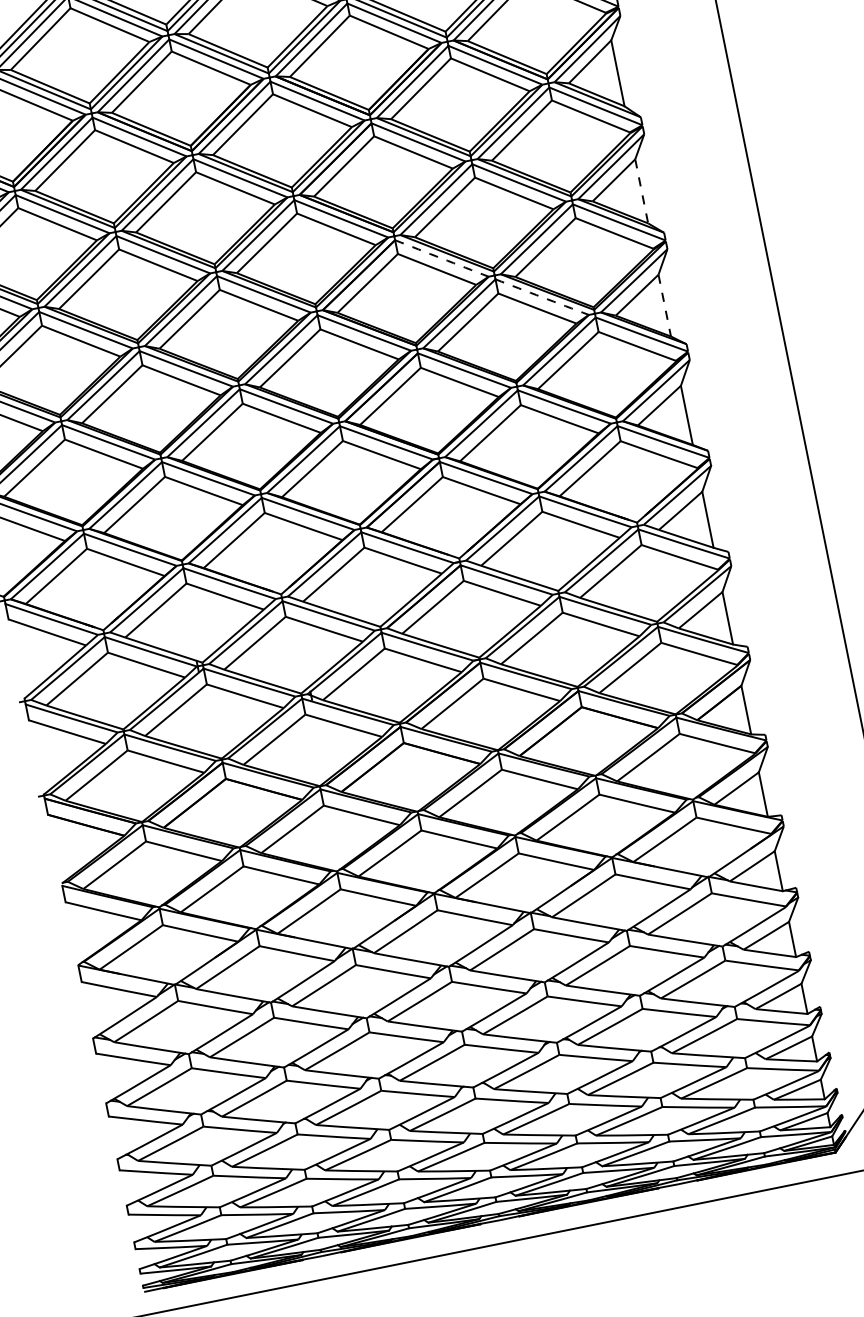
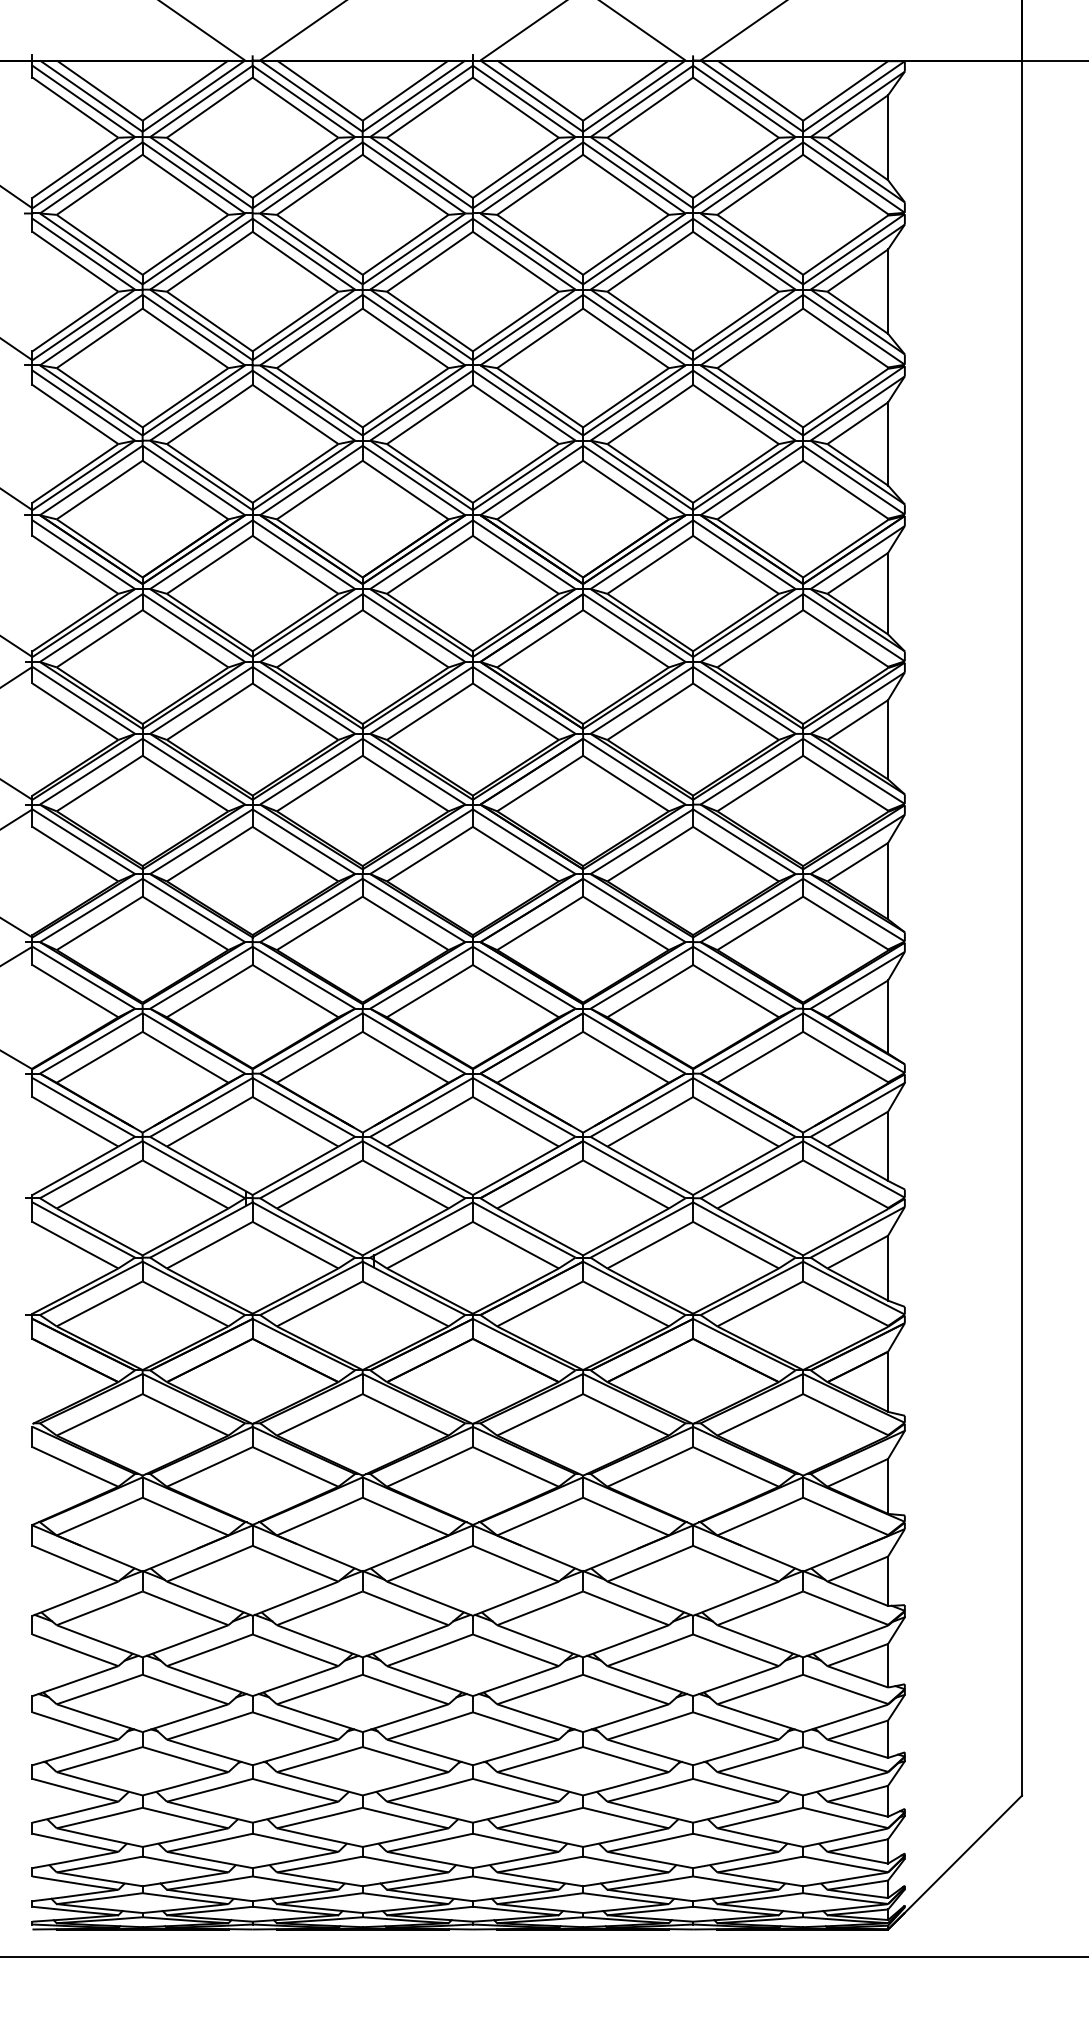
line: (641, 191) -> (888, 739), dashed -> solid
arc: (441, 258) -> (634, 771), dashed -> solid
arc: (542, 296) -> (744, 841), dashed -> solid
line: (665, 305) -> (888, 881), dashed -> solid

